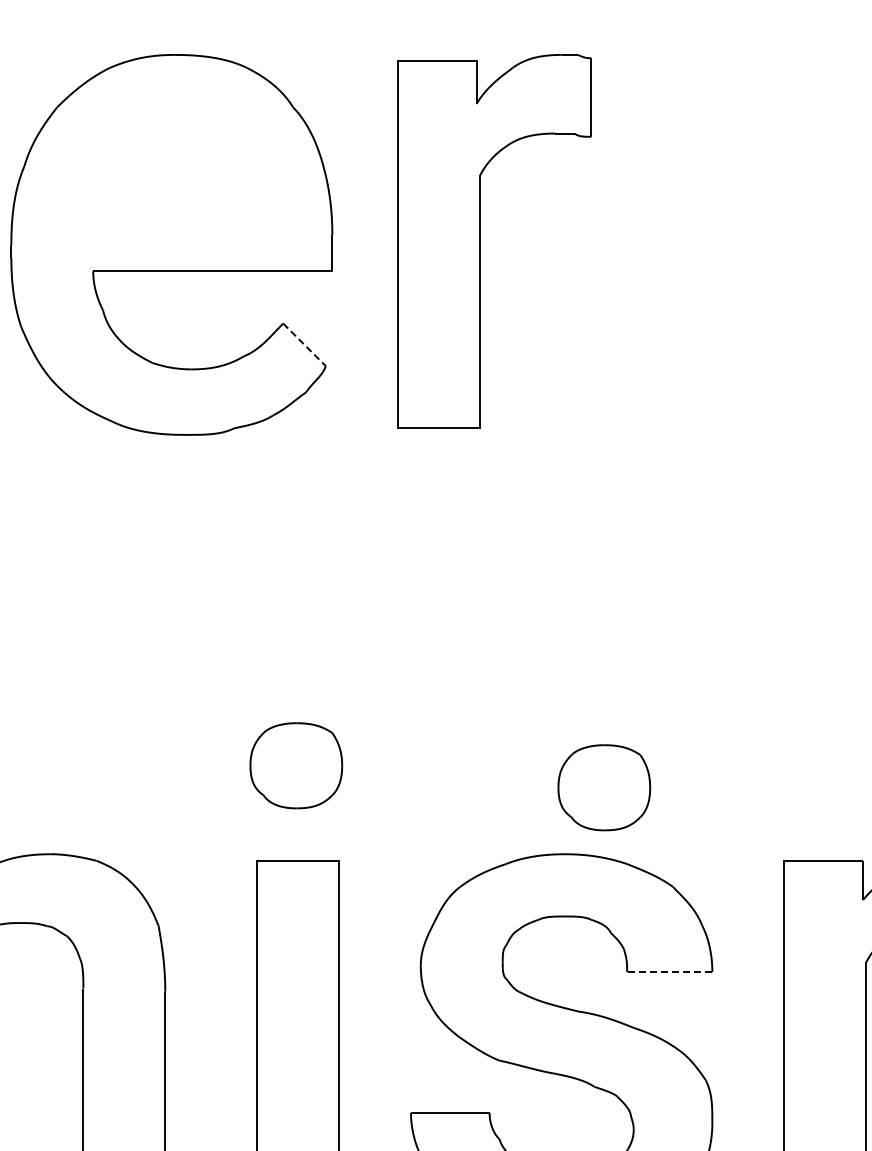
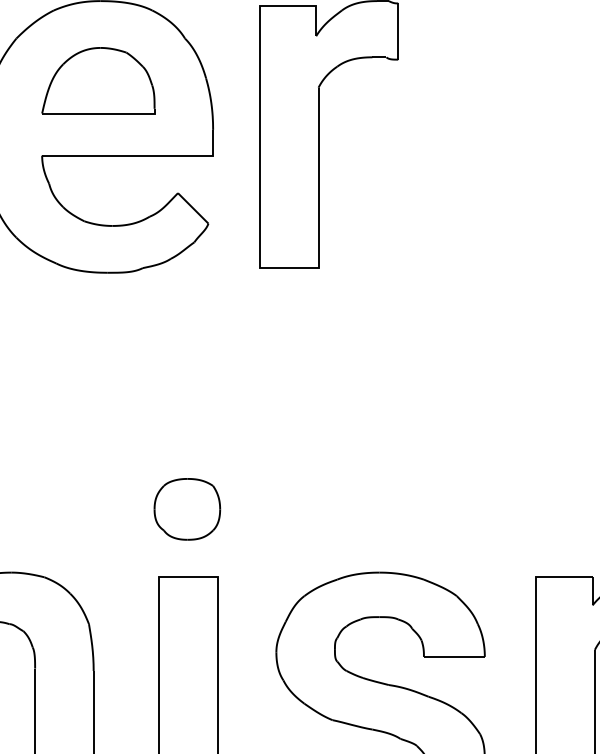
part: (171, 165) -> (98, 80), added
line: (304, 345) -> (193, 208), dashed -> solid
part: (604, 787) -> (407, 524), removed
line: (669, 972) -> (454, 657), dashed -> solid

